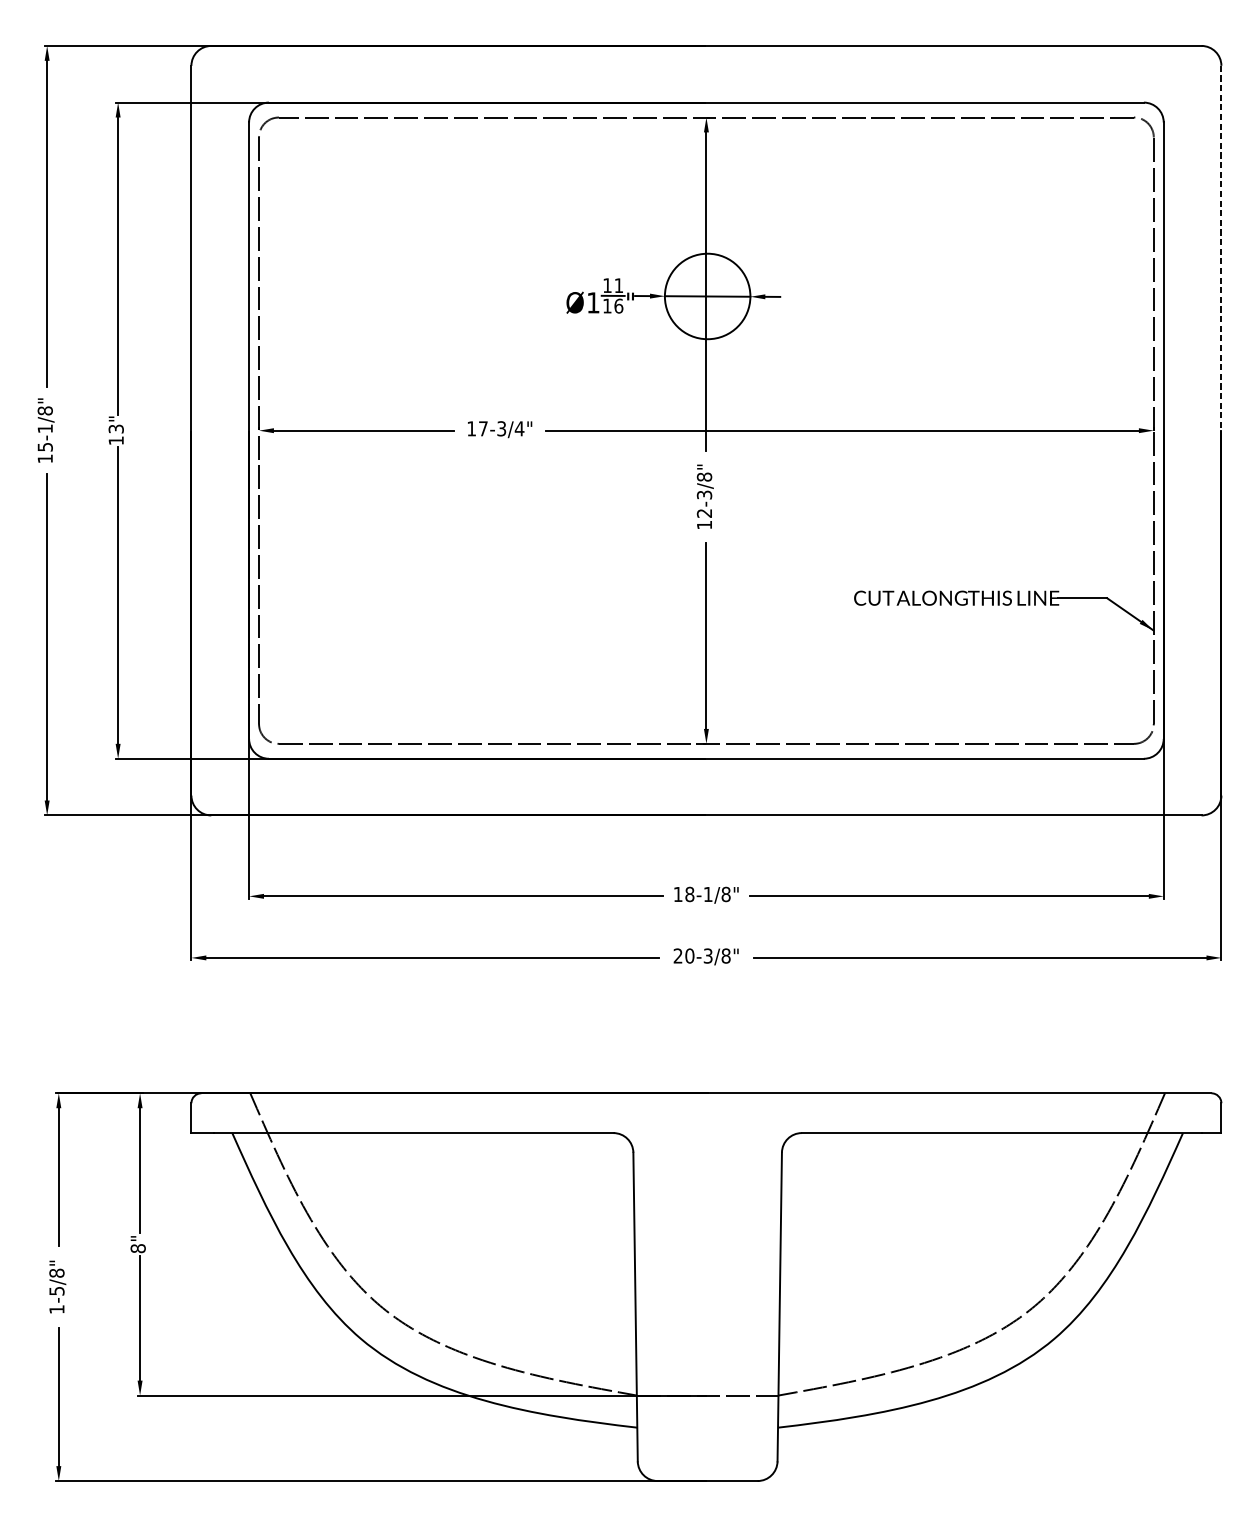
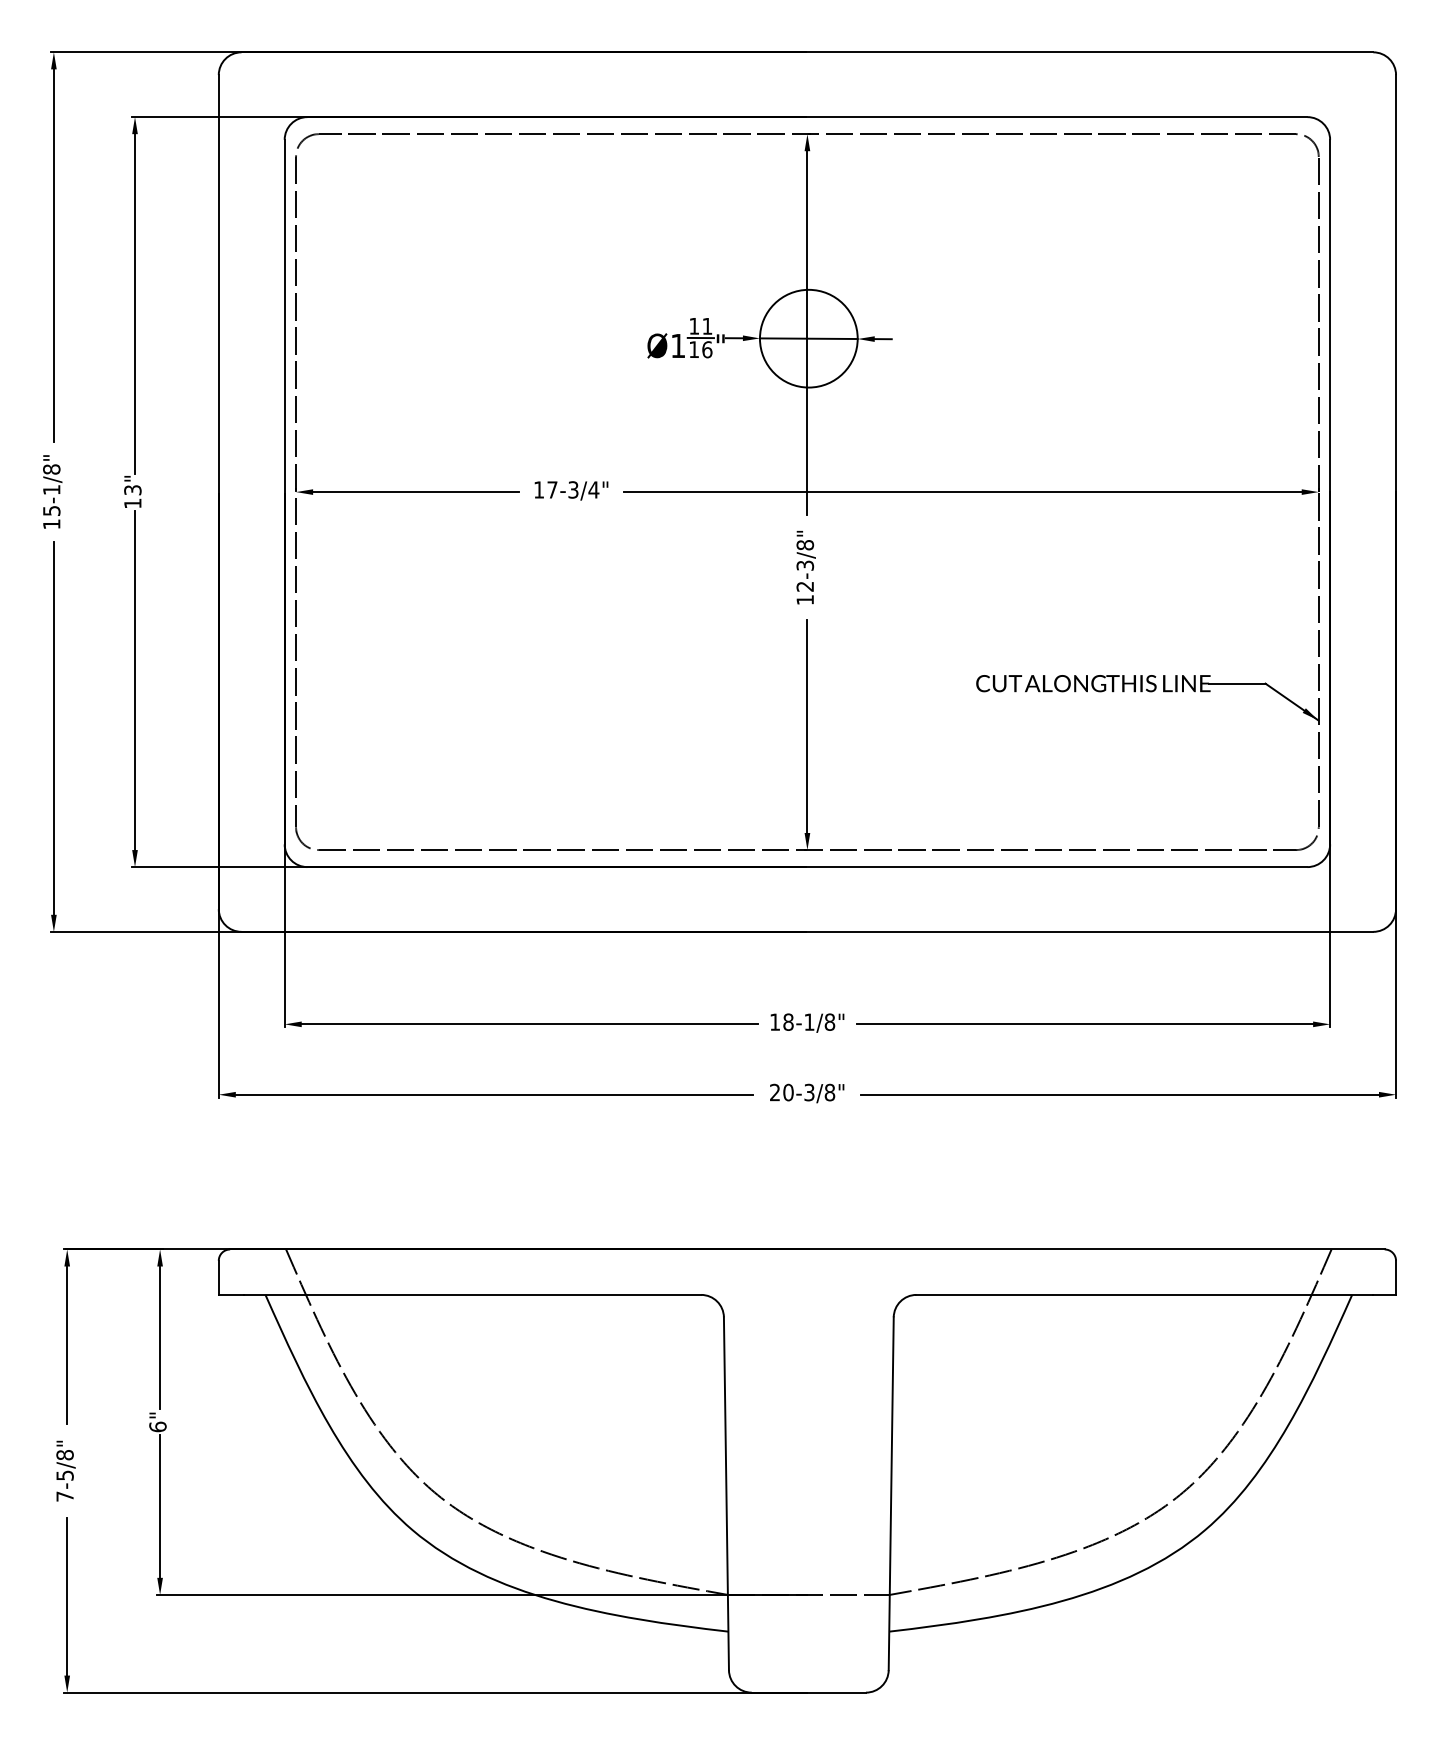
line: (1221, 248) -> (1396, 283), dashed -> solid
text: (137, 1248) -> (157, 1426), 8" -> 6"
text: (56, 1309) -> (64, 1496), 1-5/8" -> 7-5/8"

